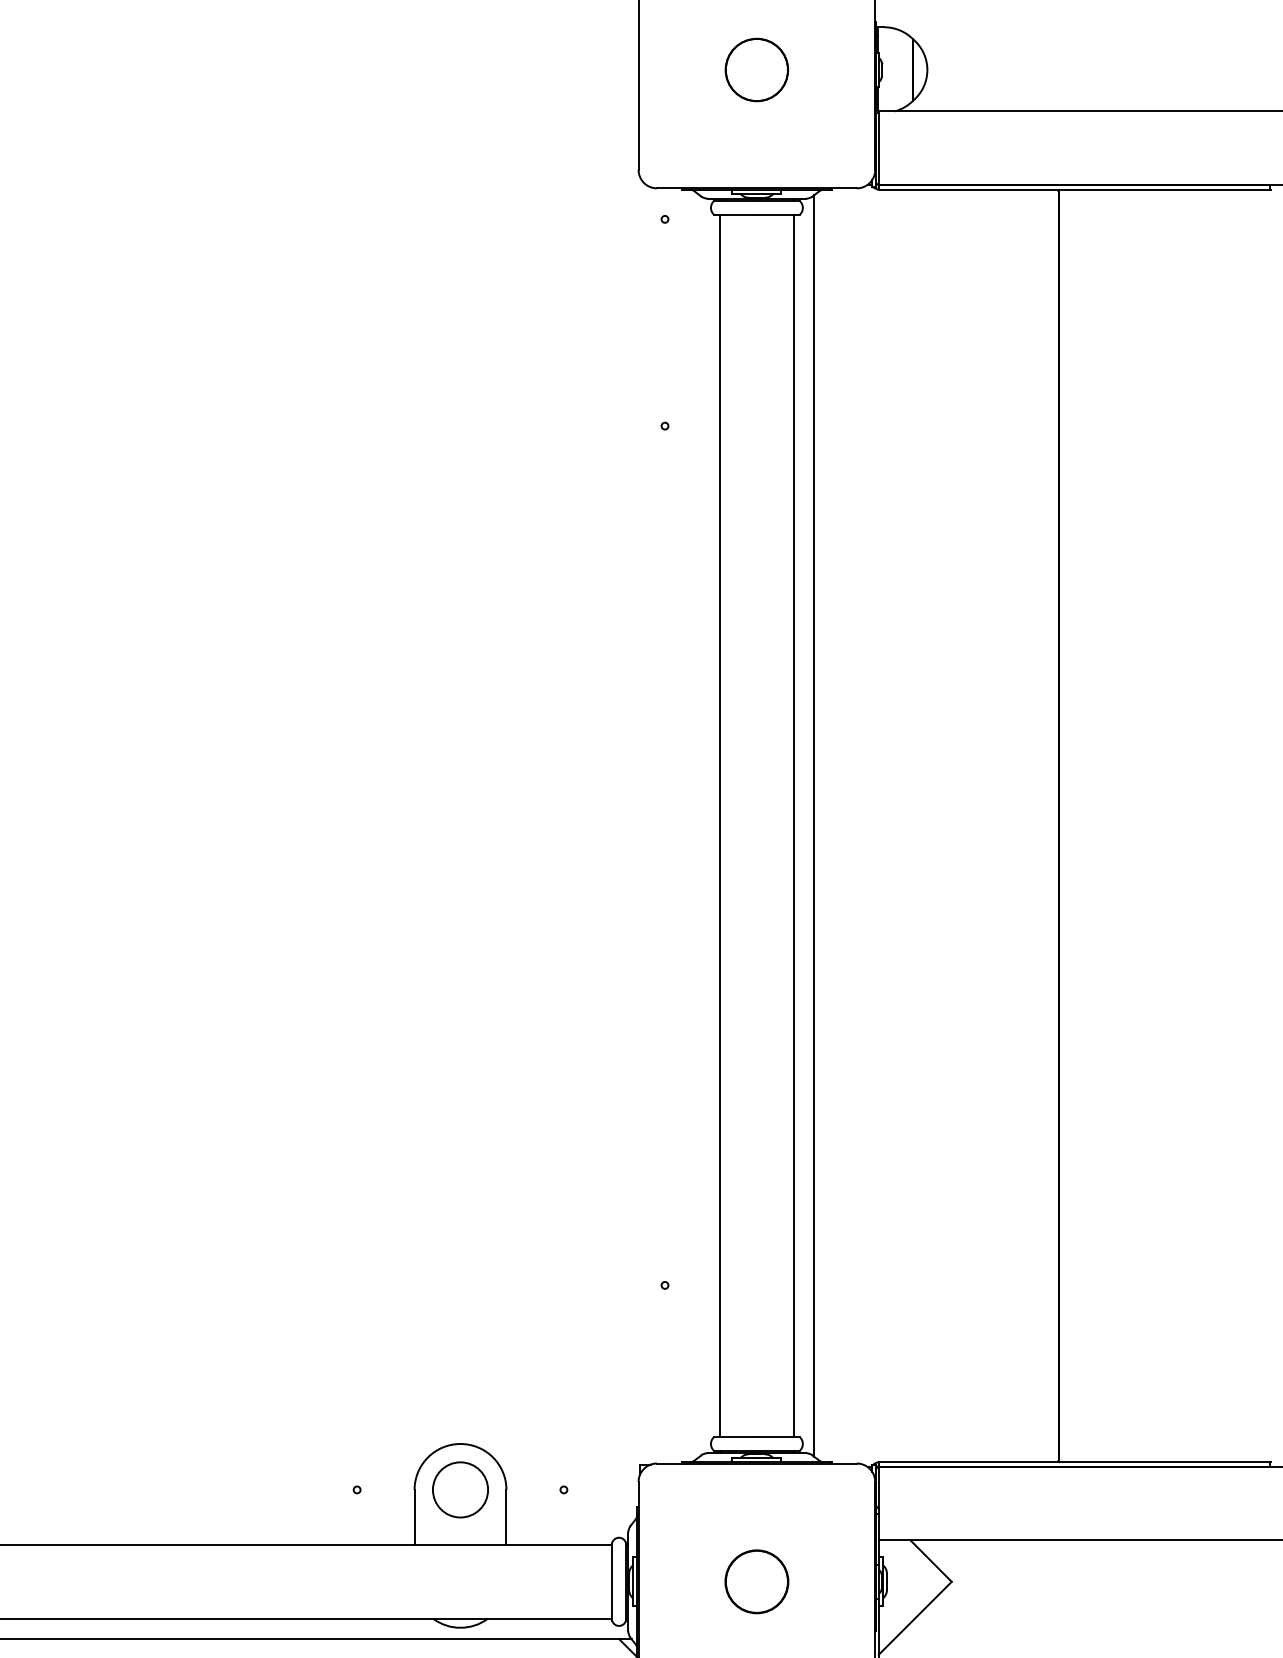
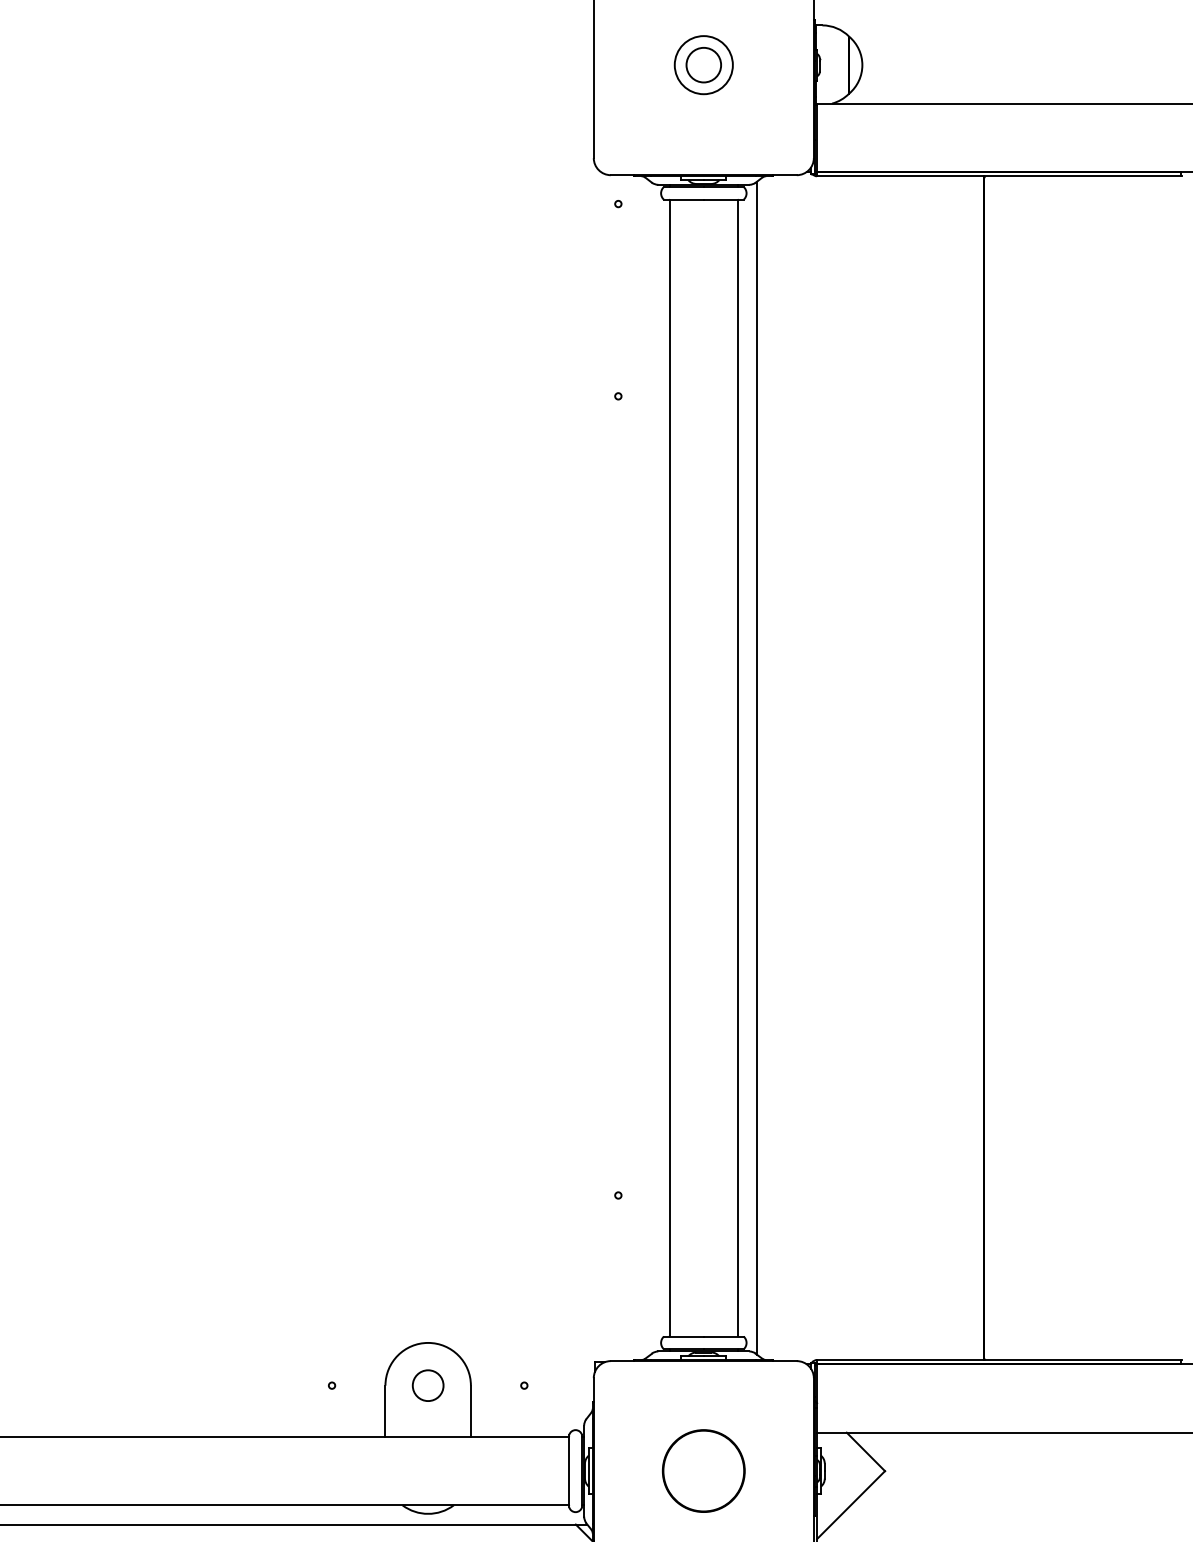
circle: (756, 70) -> (703, 65), size x0.6
circle: (460, 1489) -> (428, 1385), size x0.6
part: (756, 1581) -> (703, 1470), size x1.4

